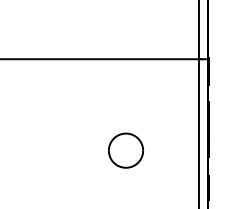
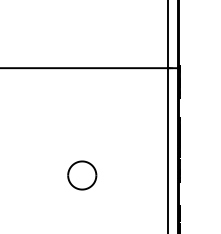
part: (126, 150) -> (82, 175), size x0.7

